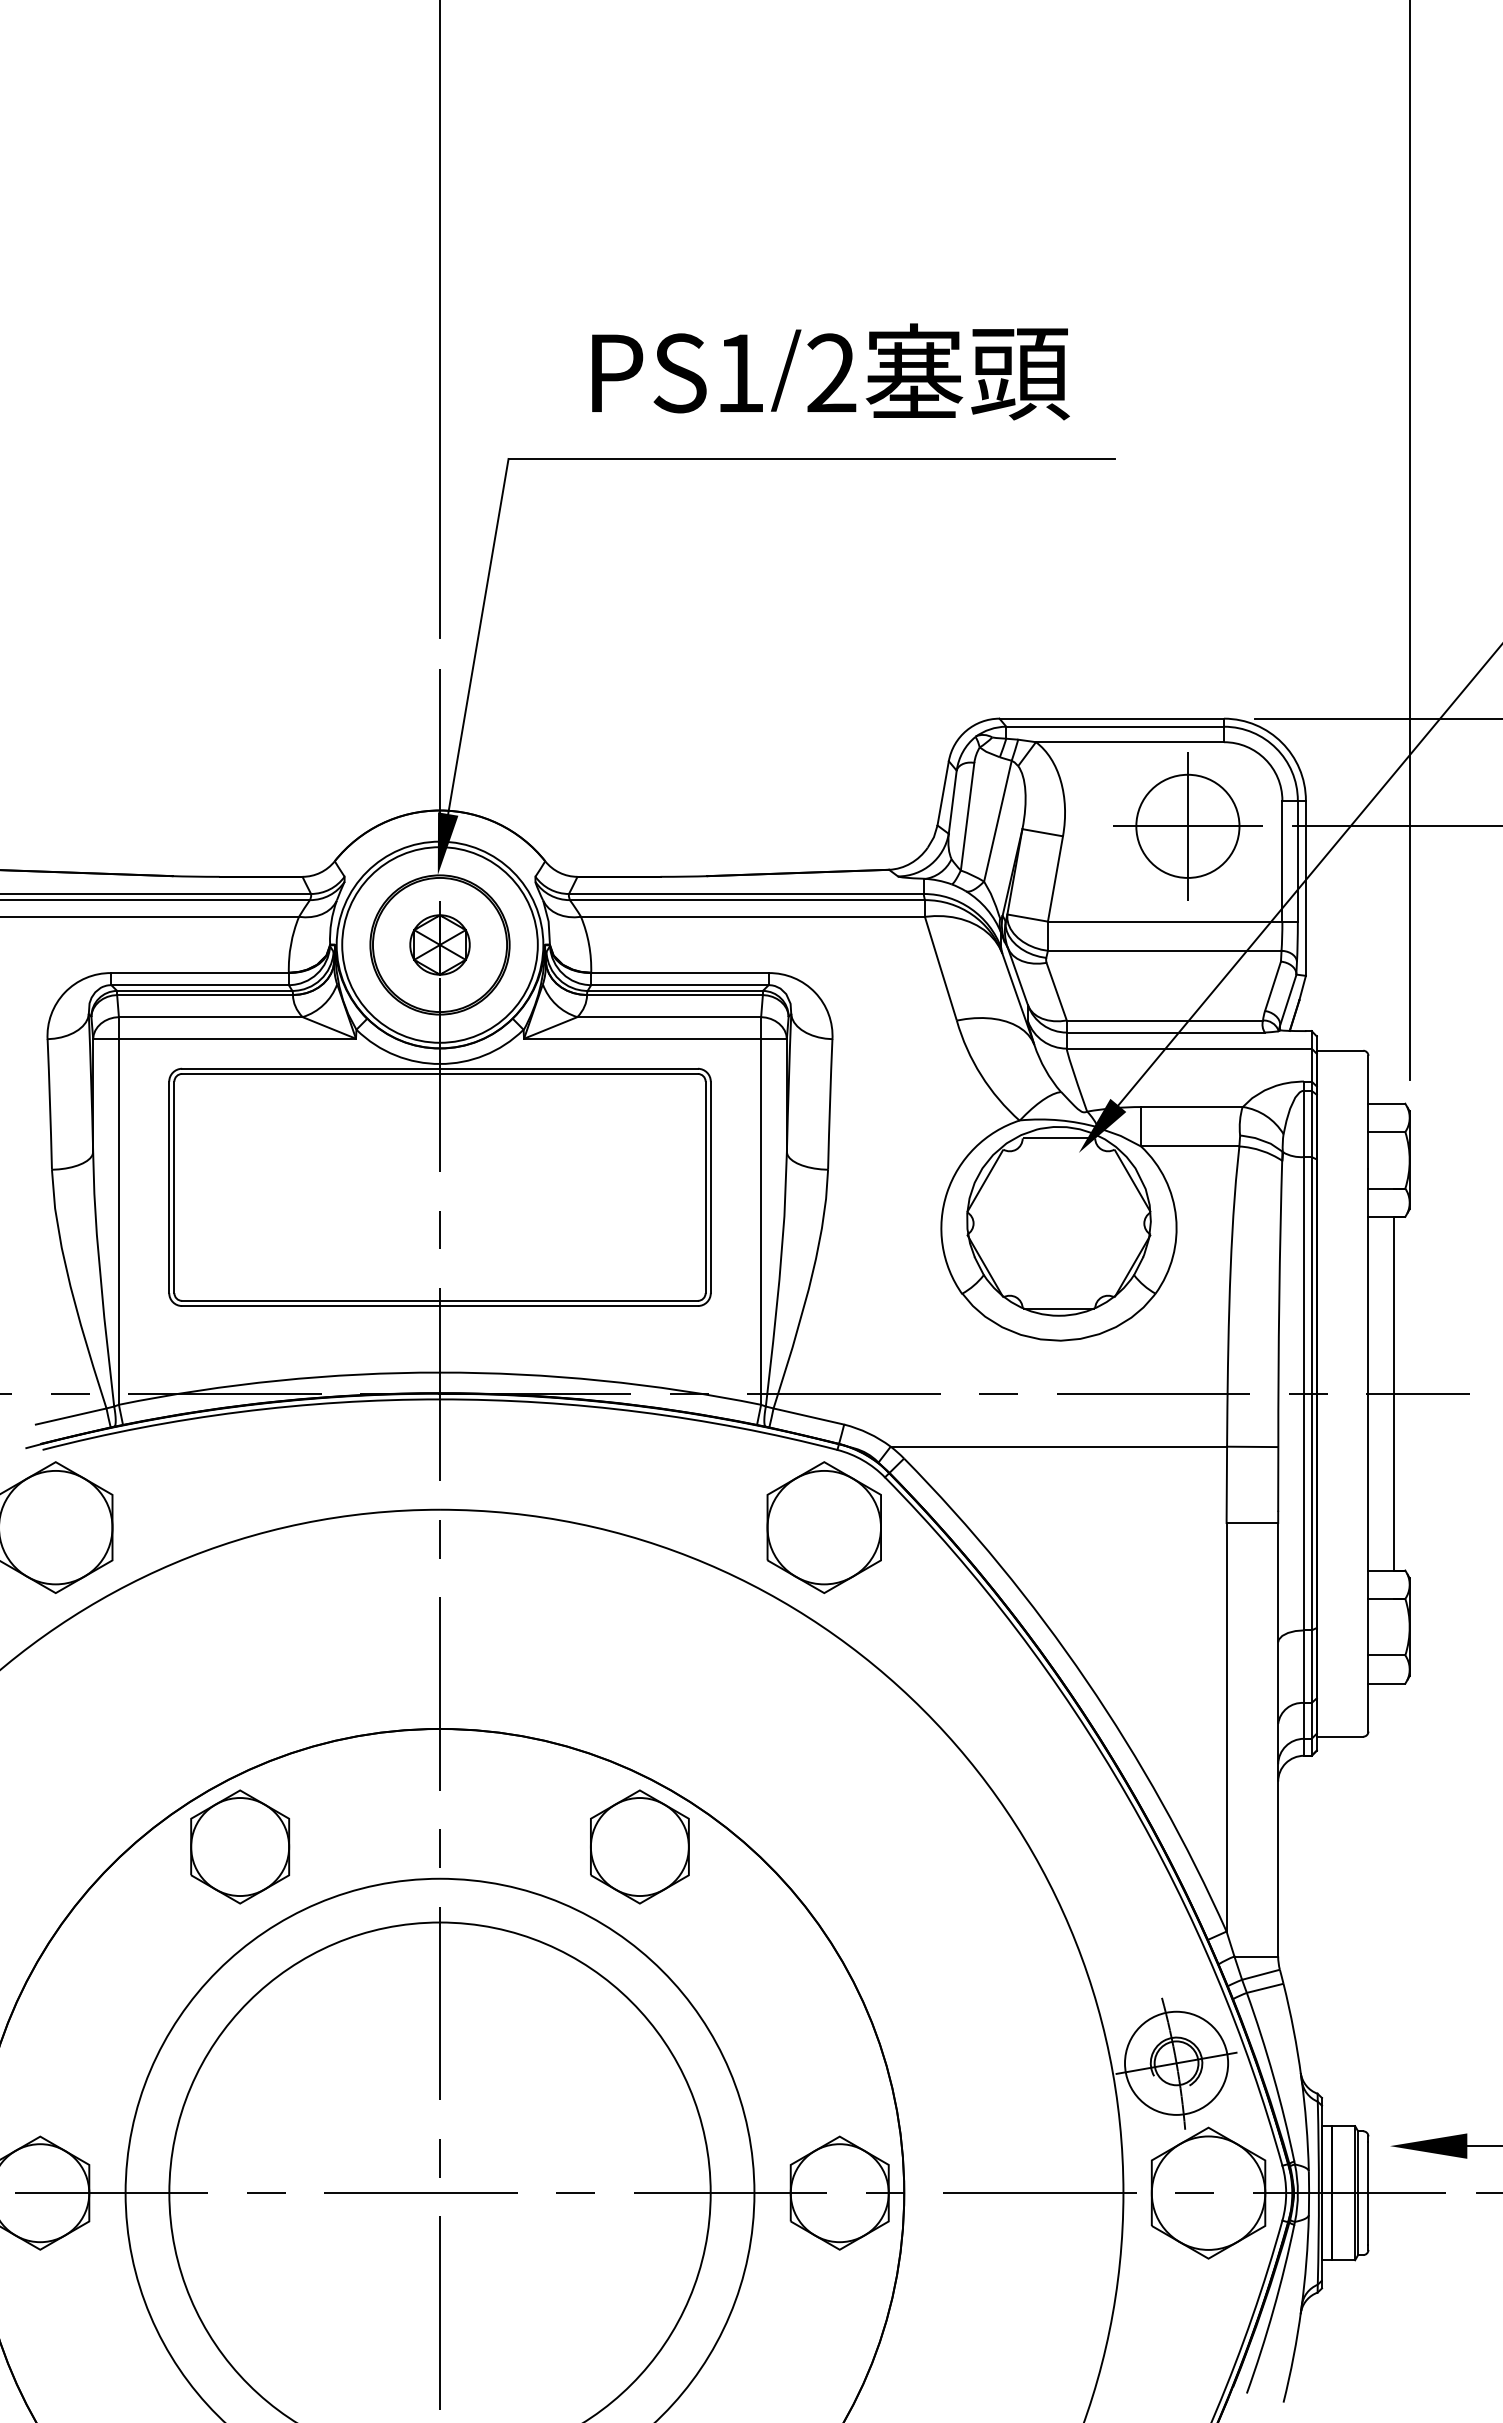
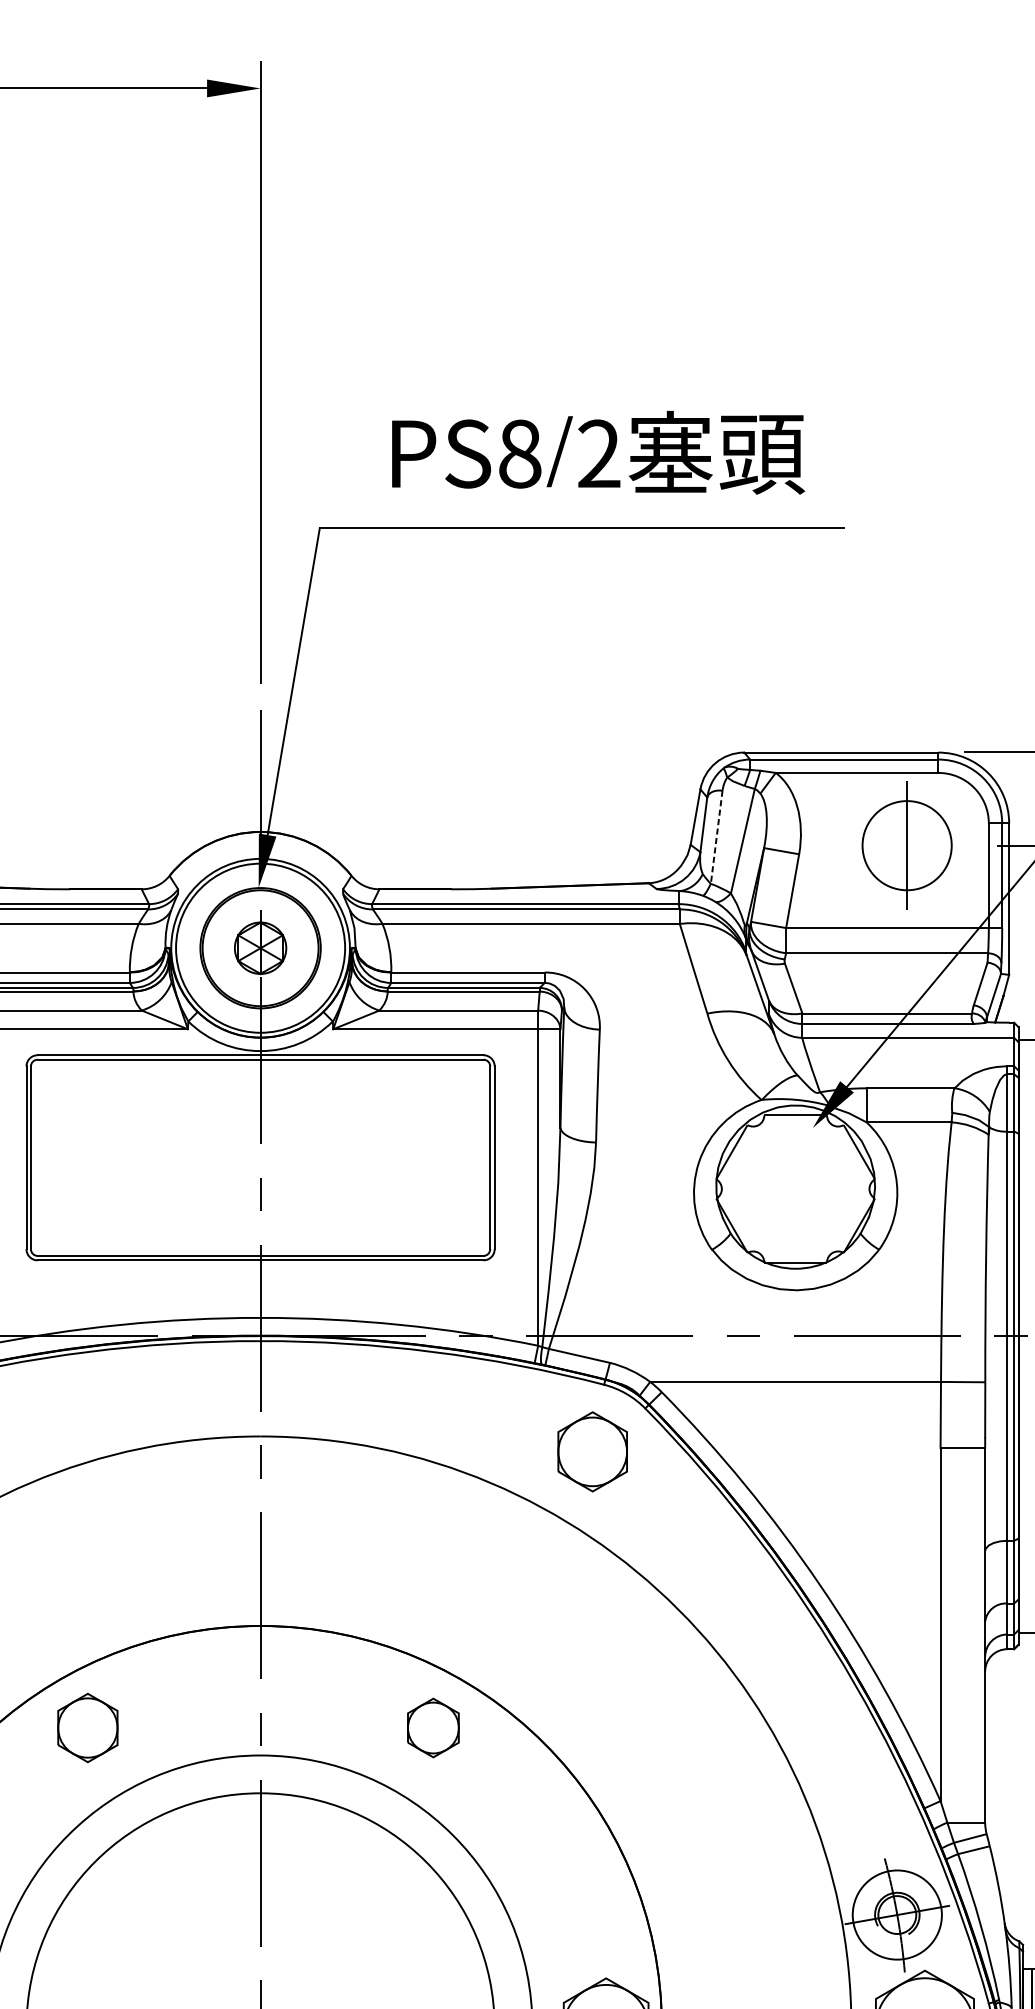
text: (740, 373) -> (520, 454), PS1 -> PS8
line: (967, 817) -> (716, 838), solid -> dashed
line: (1187, 826) -> (906, 845), removed
part: (823, 1527) -> (592, 1451), size x0.7
part: (240, 1846) -> (88, 1727), size x0.7
part: (639, 1846) -> (433, 1727), size x0.6

